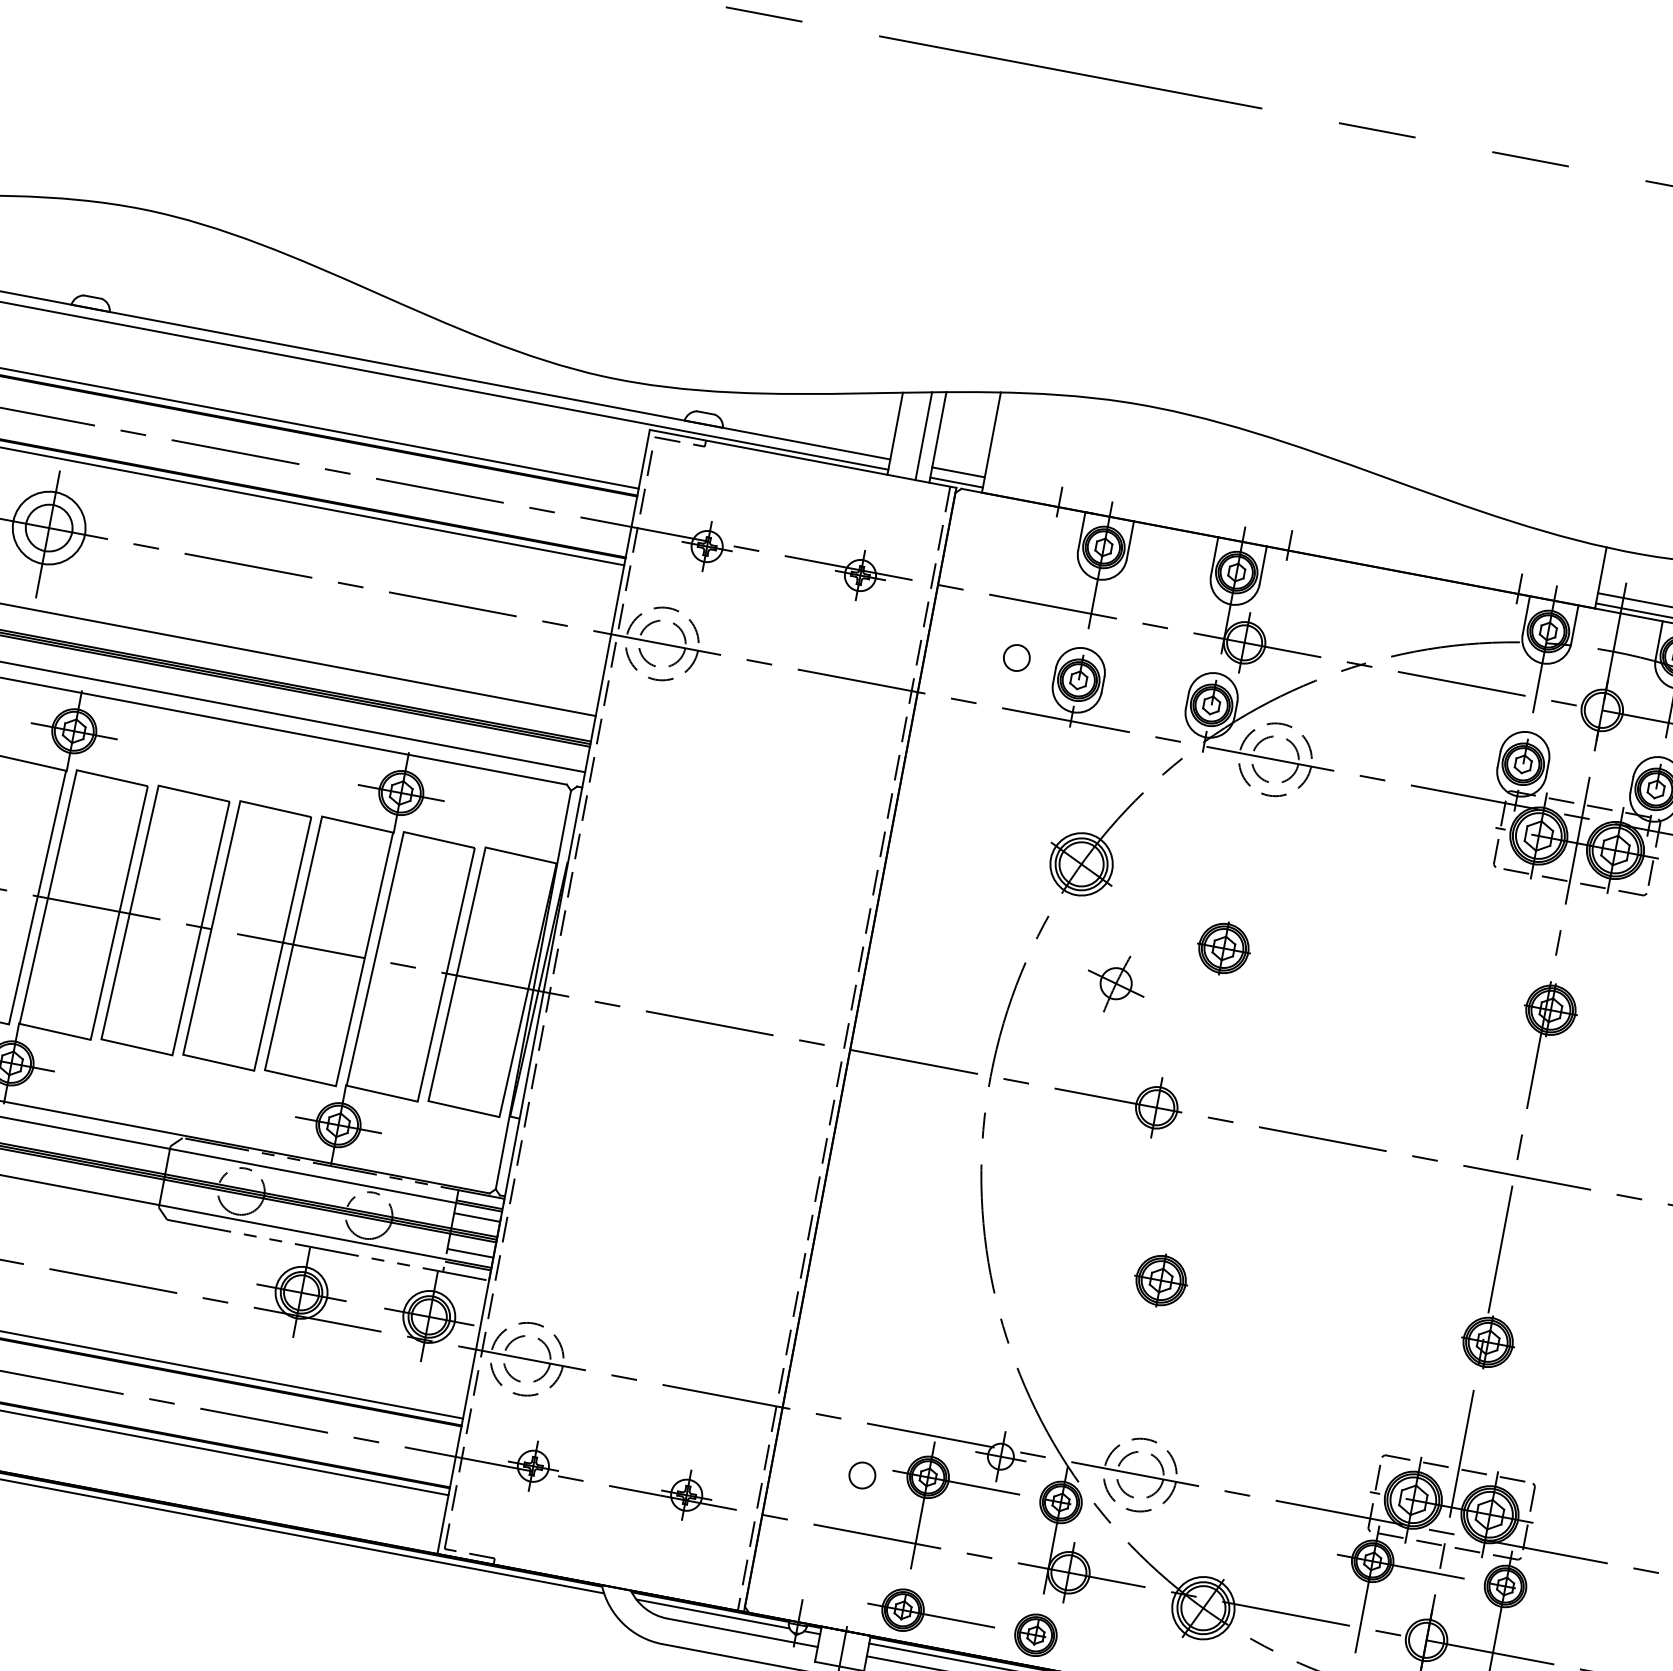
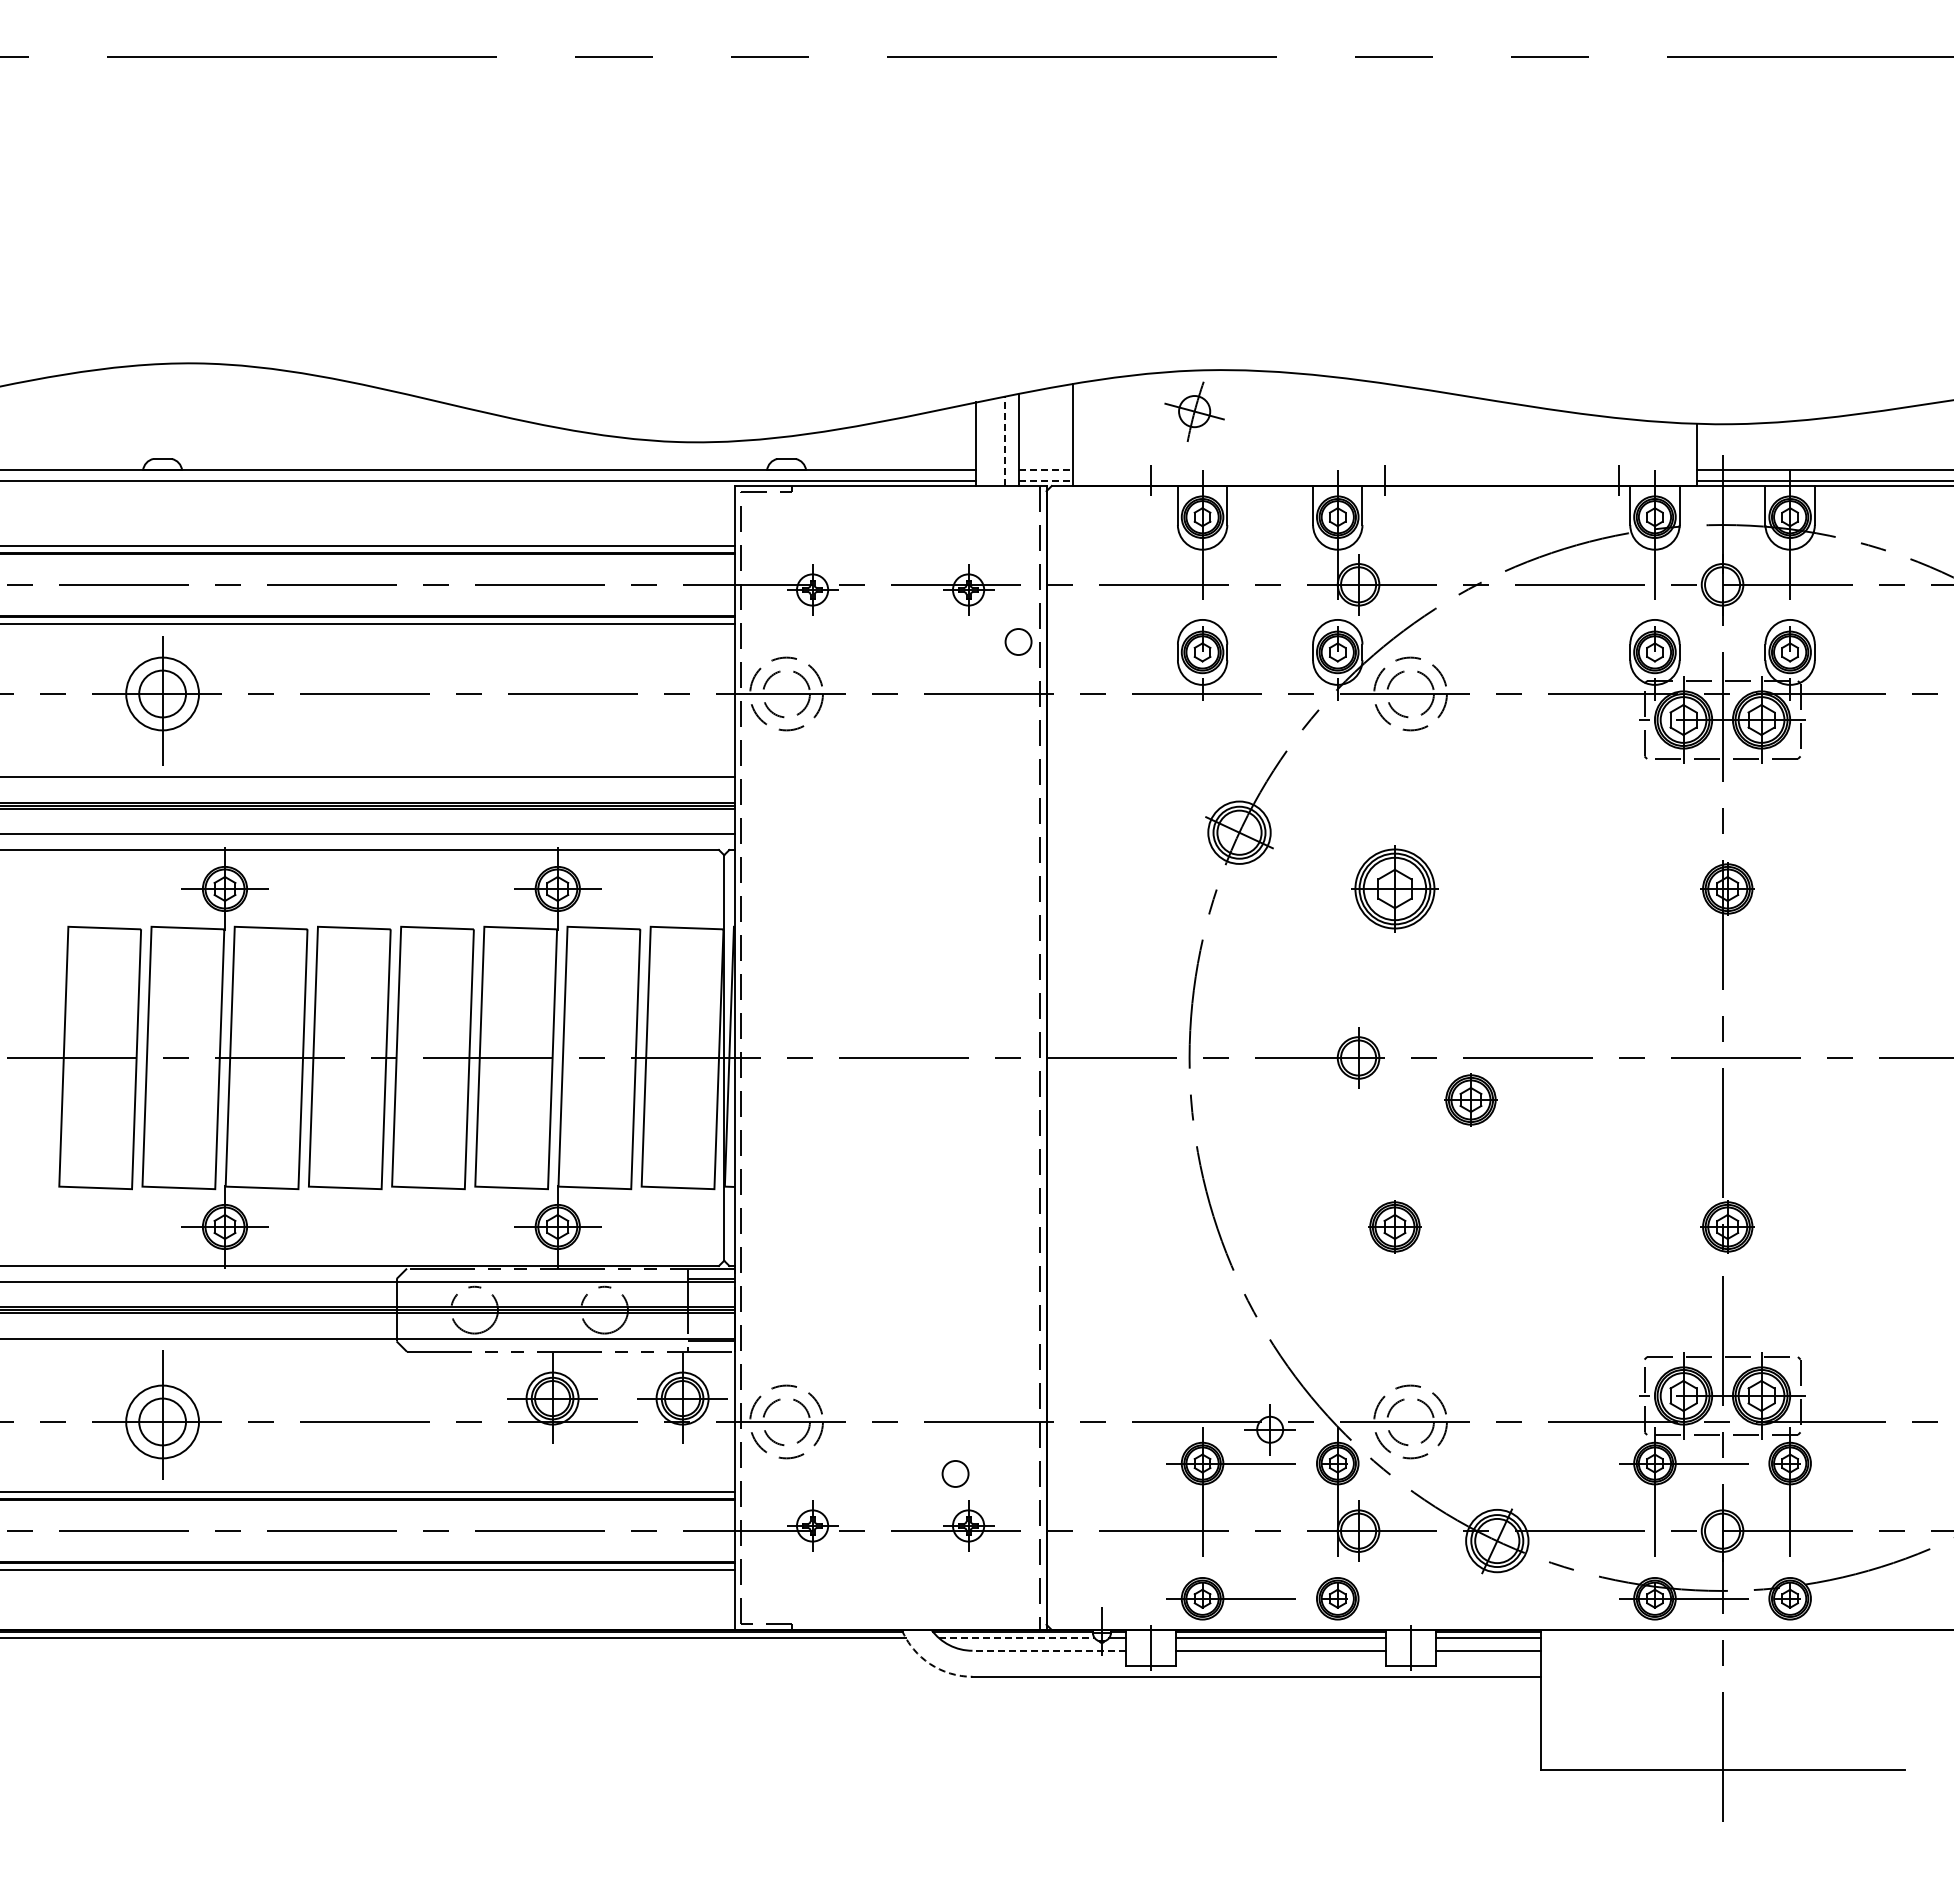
line: (923, 436) -> (1004, 441), solid -> dashed
line: (958, 472) -> (1045, 470), solid -> dashed
line: (956, 482) -> (1045, 480), solid -> dashed
circle: (1016, 657) -> (1018, 641), moved
part: (1223, 947) -> (1394, 888), size x1.6
part: (1116, 983) -> (1194, 411), moved
part: (1259, 1169) -> (1470, 1099), added
line: (476, 1216) -> (710, 1291), removed
line: (469, 1253) -> (710, 1328), removed
circle: (862, 1475) -> (955, 1473), moved
line: (713, 1613) -> (1016, 1637), solid -> dashed
arc: (623, 1624) -> (930, 1664), solid -> dashed
line: (743, 1632) -> (1049, 1650), solid -> dashed

